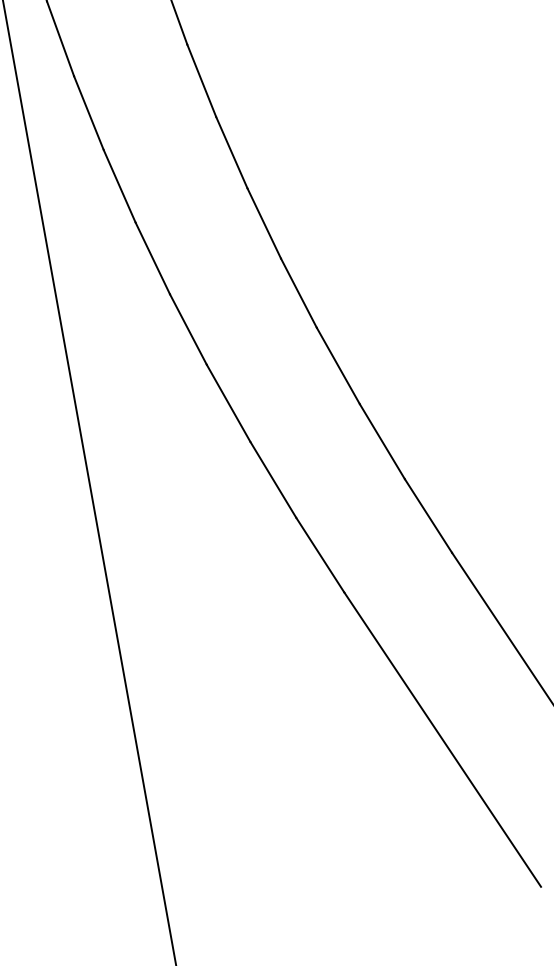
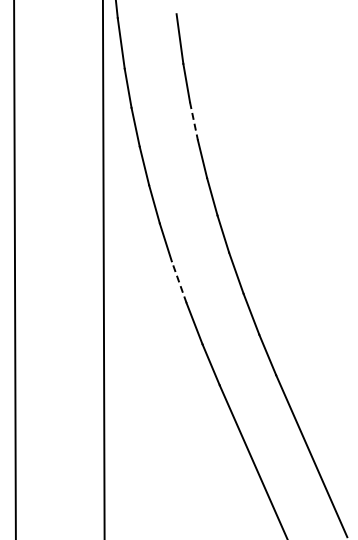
line: (202, 81) -> (194, 121), solid -> dashed
line: (228, 401) -> (179, 281), solid -> dashed

